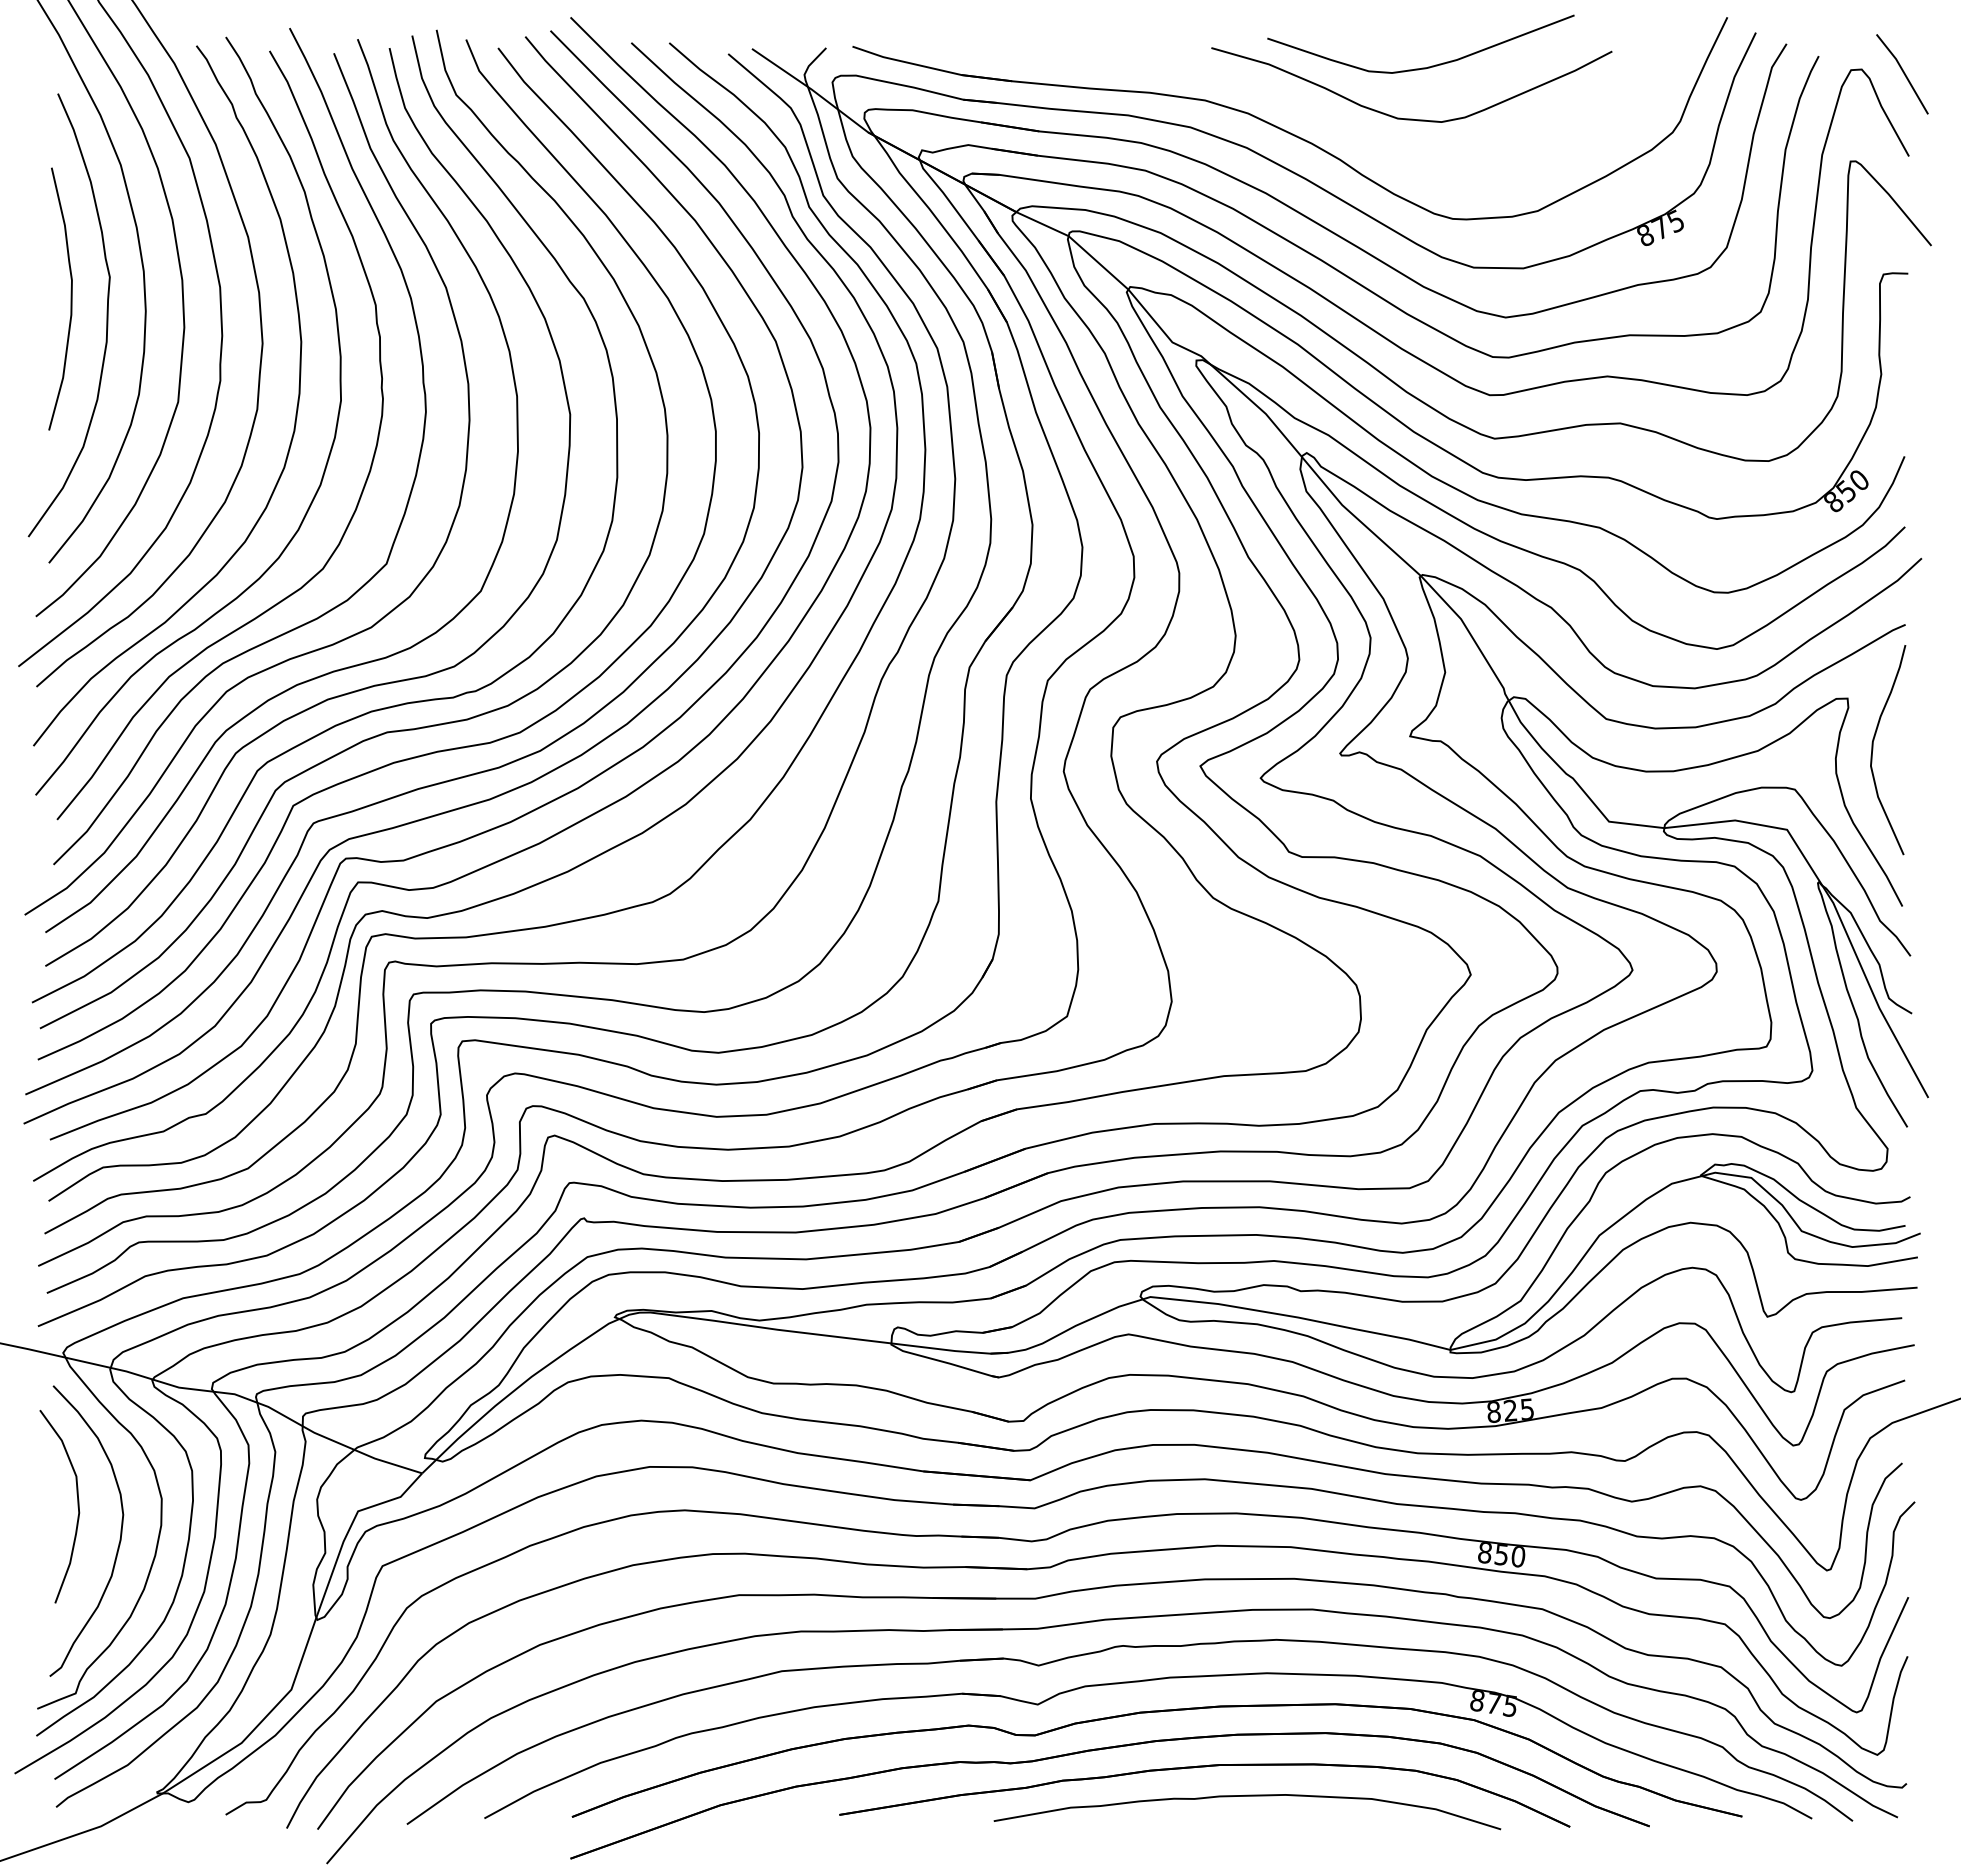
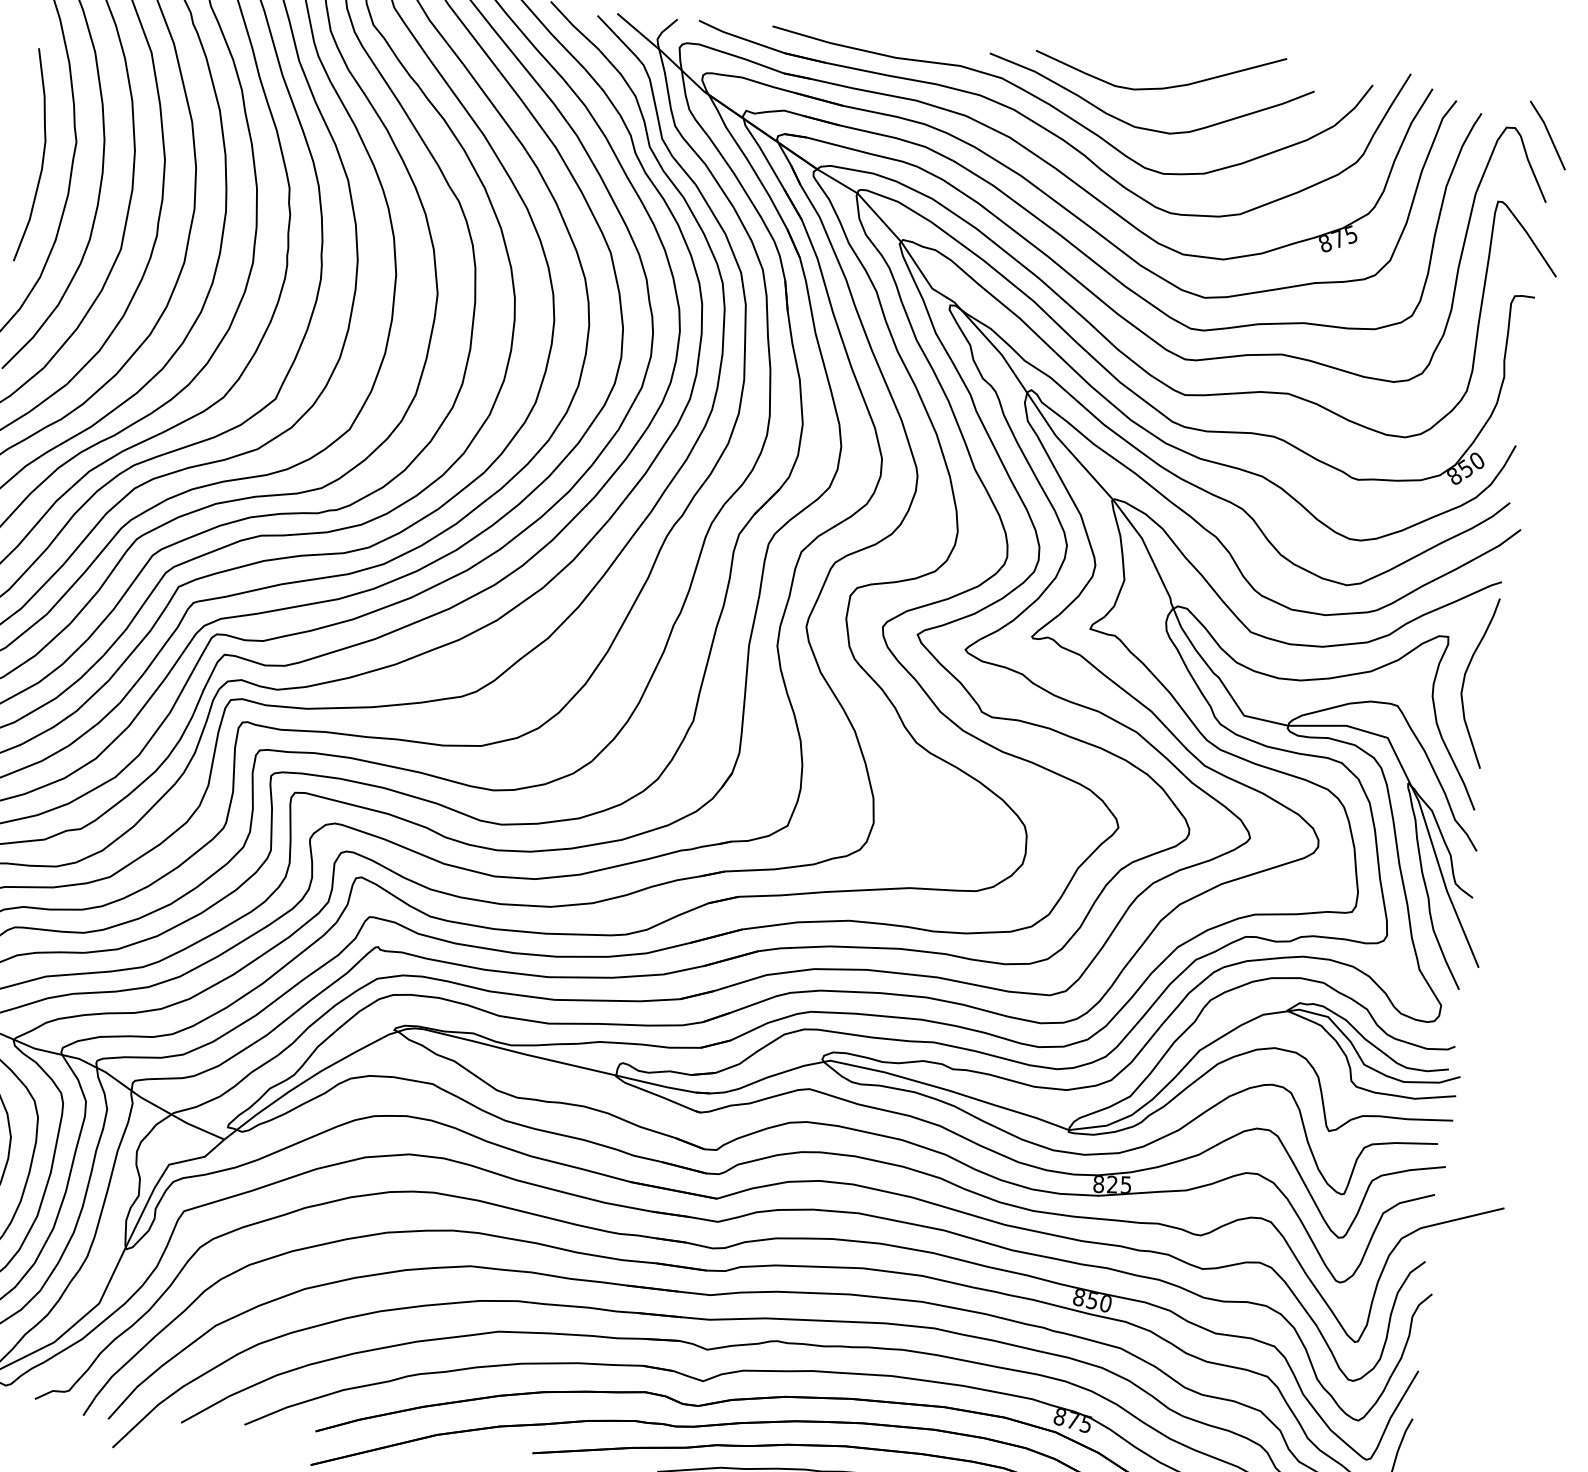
curve: (1309, 110) -> (1063, 112), added

